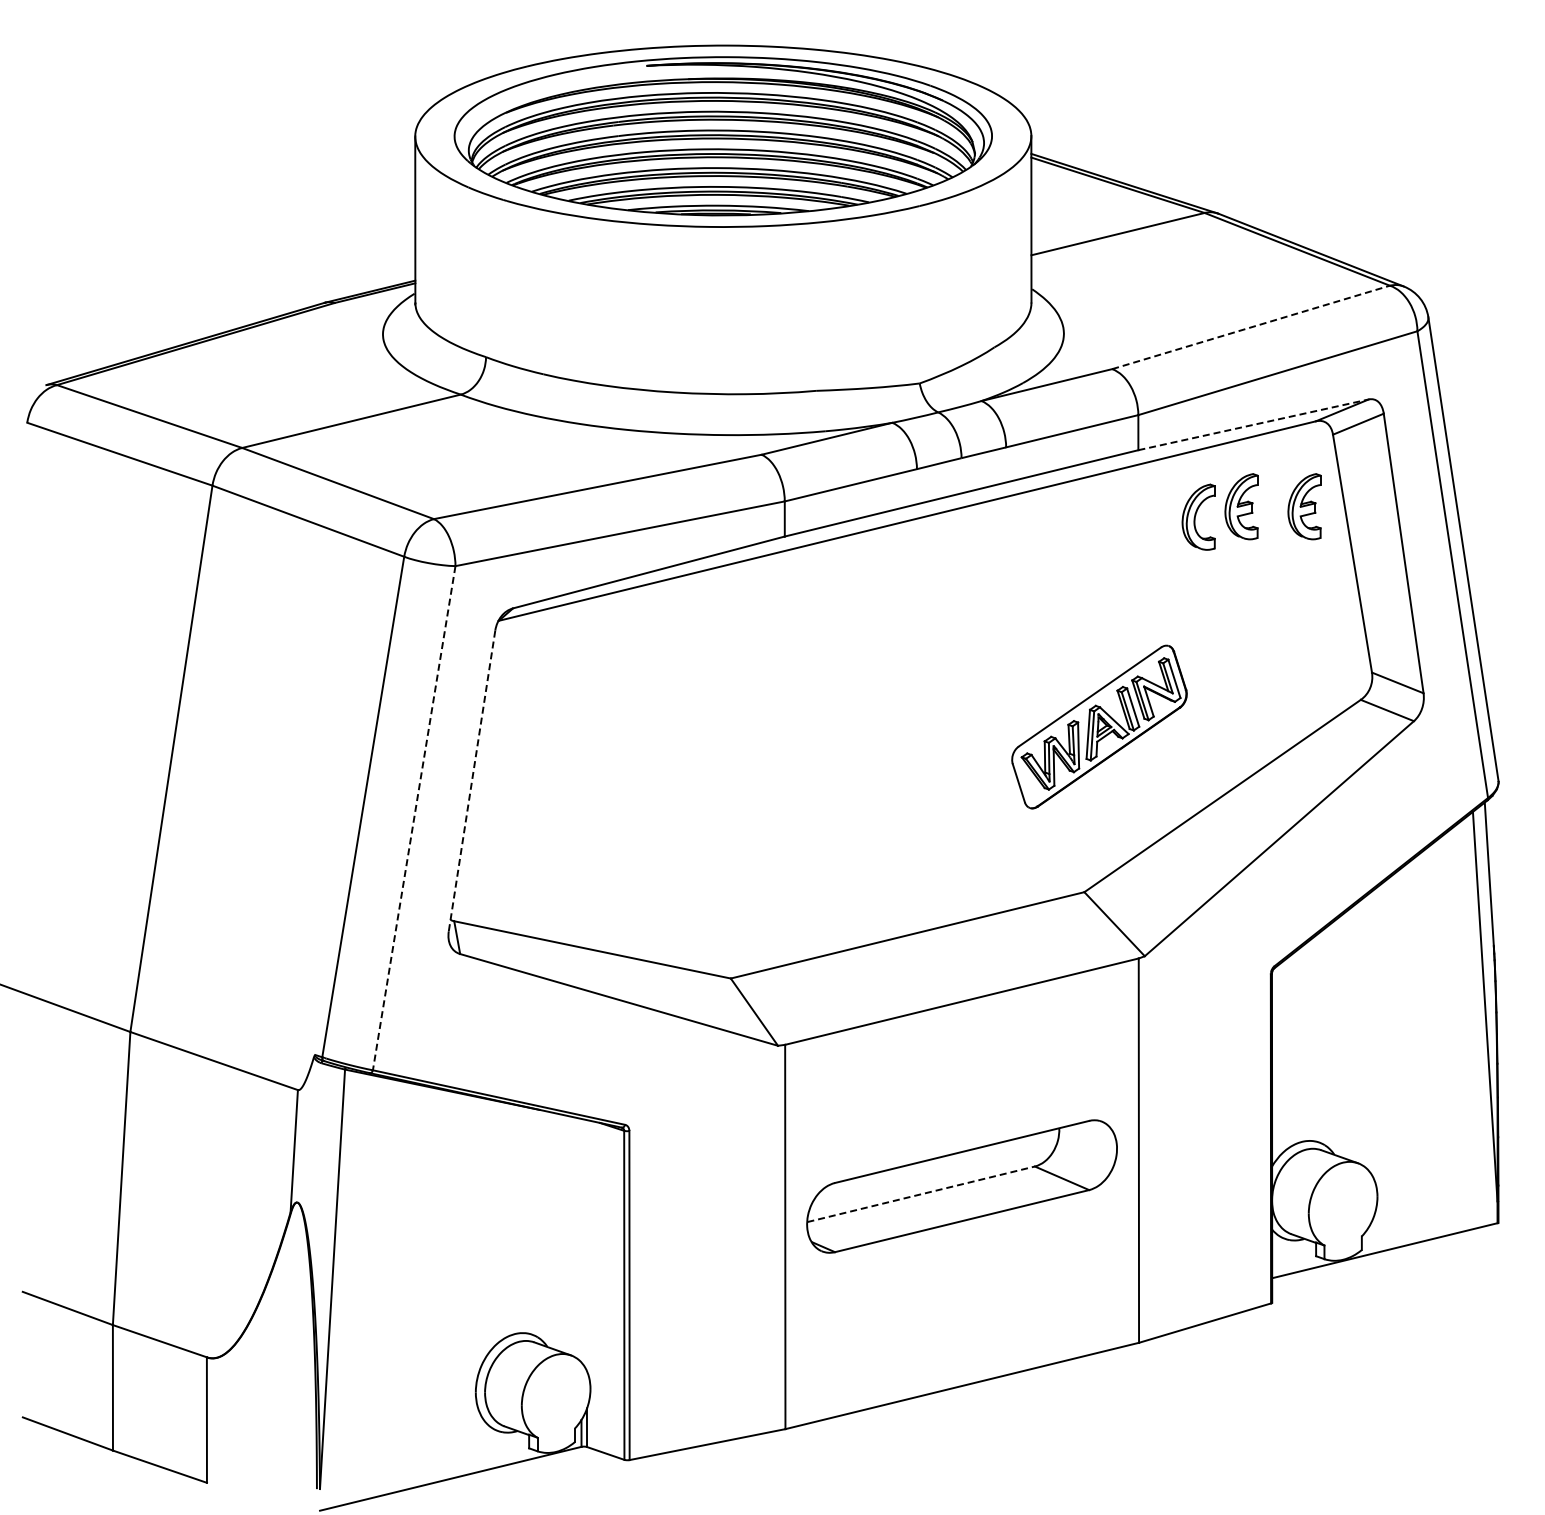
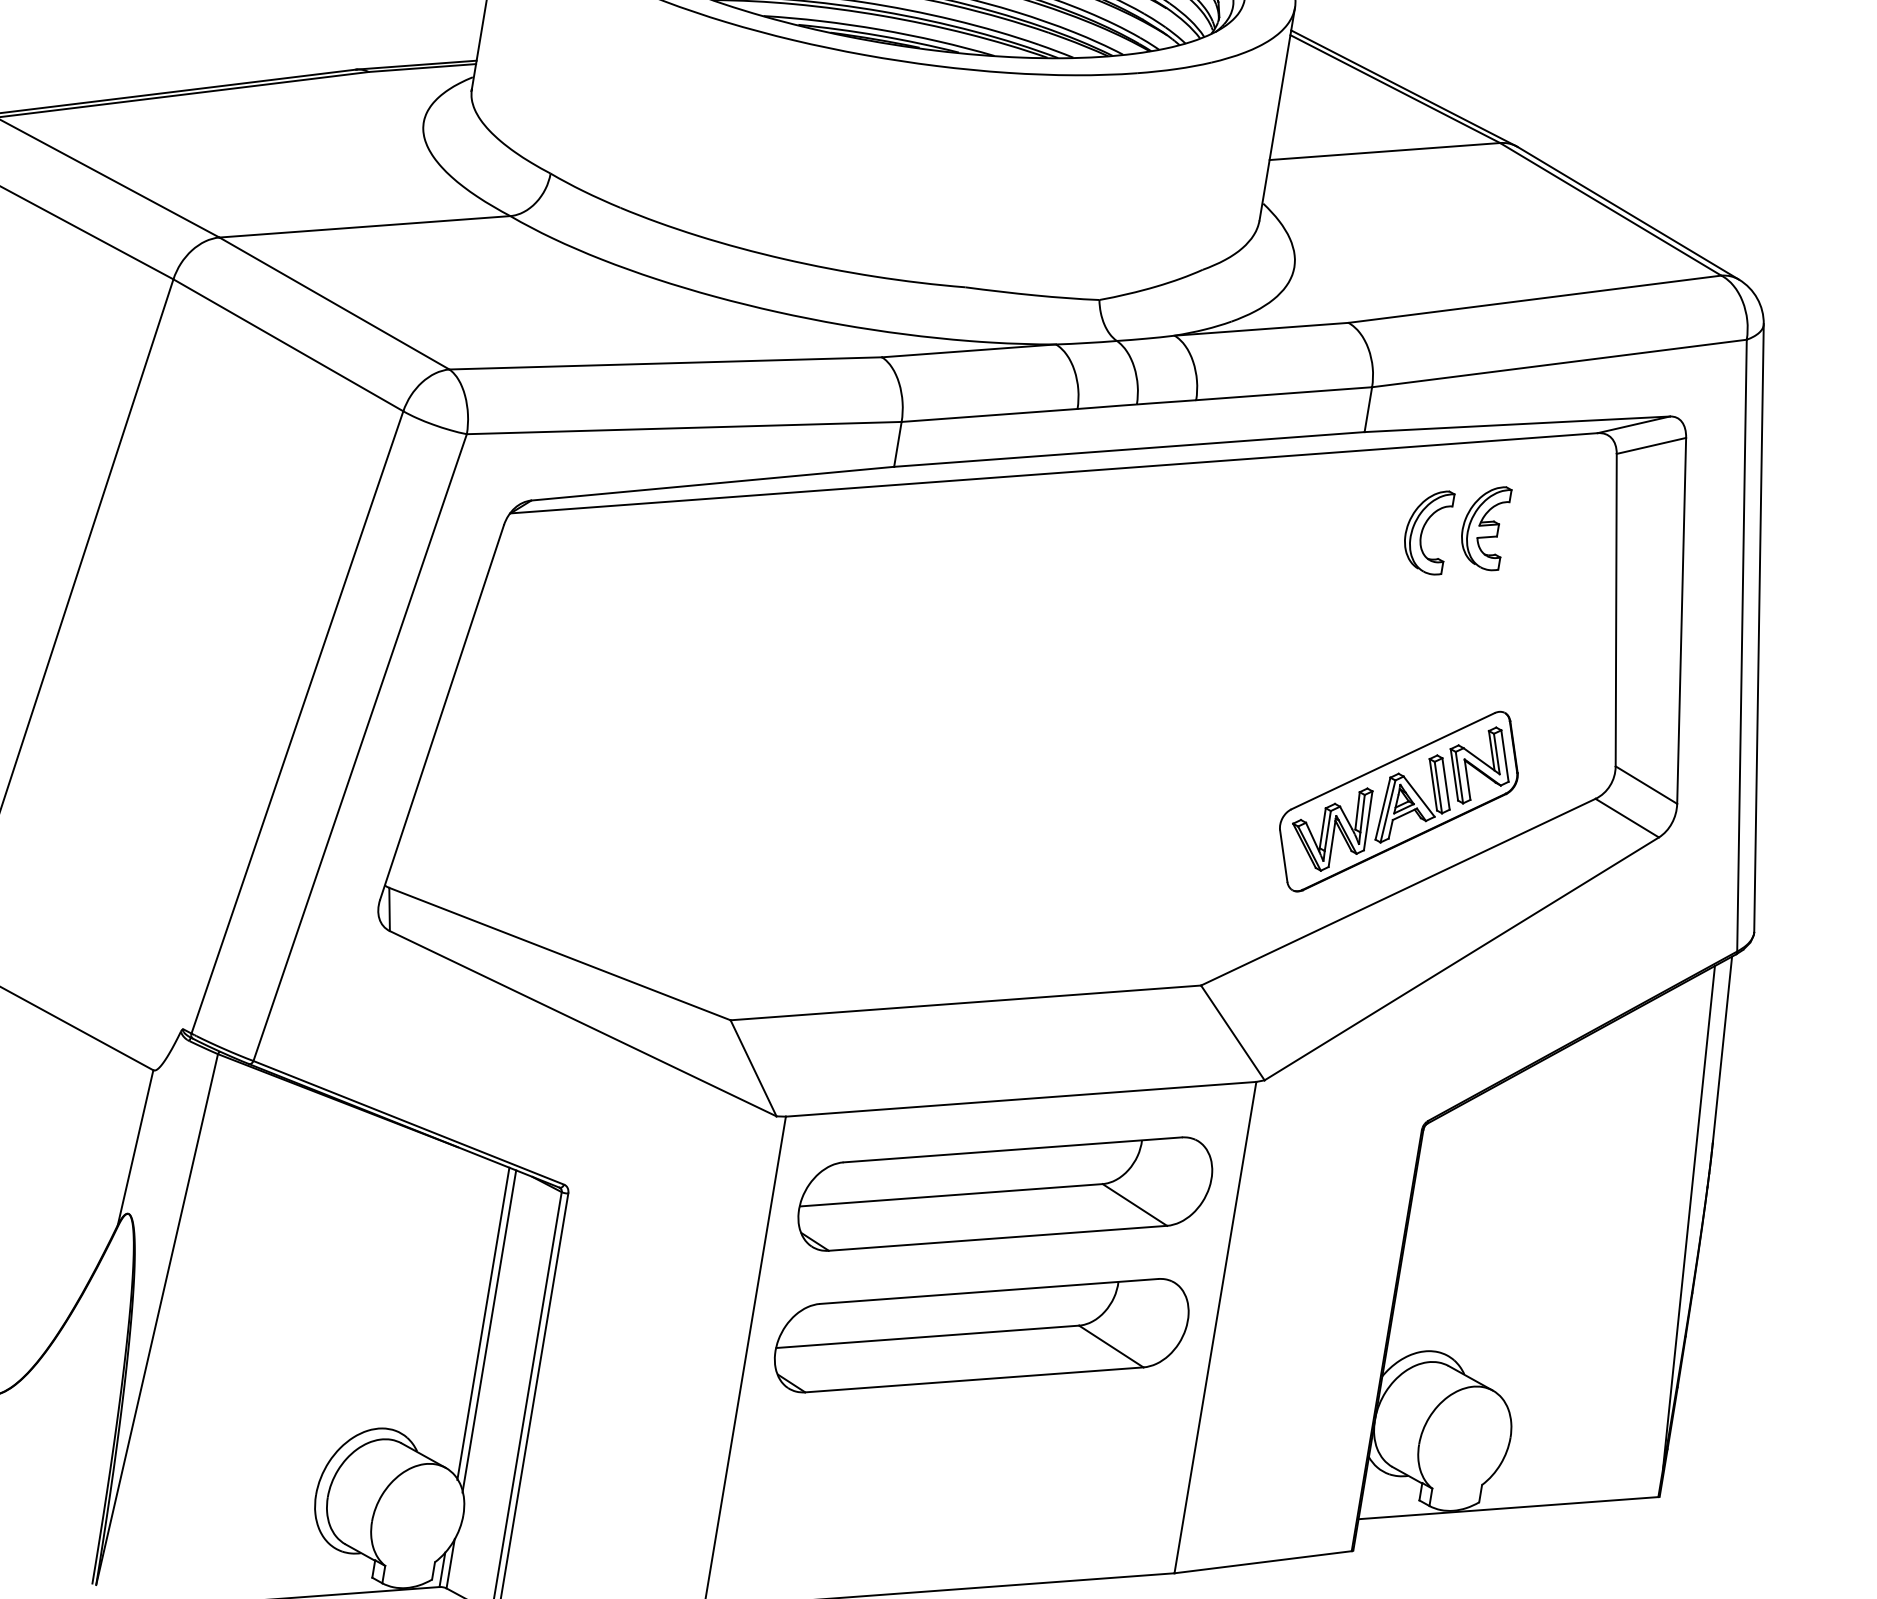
line: (1251, 327) -> (1535, 299), dashed -> solid
line: (1253, 424) -> (1517, 423), dashed -> solid
part: (1304, 506) -> (1564, 539), removed
part: (1099, 726) -> (1398, 800), moved
line: (471, 781) -> (441, 712), dashed -> solid
line: (414, 818) -> (360, 748), dashed -> solid
part: (961, 1075) -> (1004, 1193), added
line: (921, 1194) -> (928, 1337), dashed -> solid
line: (581, 1240) -> (483, 1323), added
line: (586, 1246) -> (488, 1331), added

